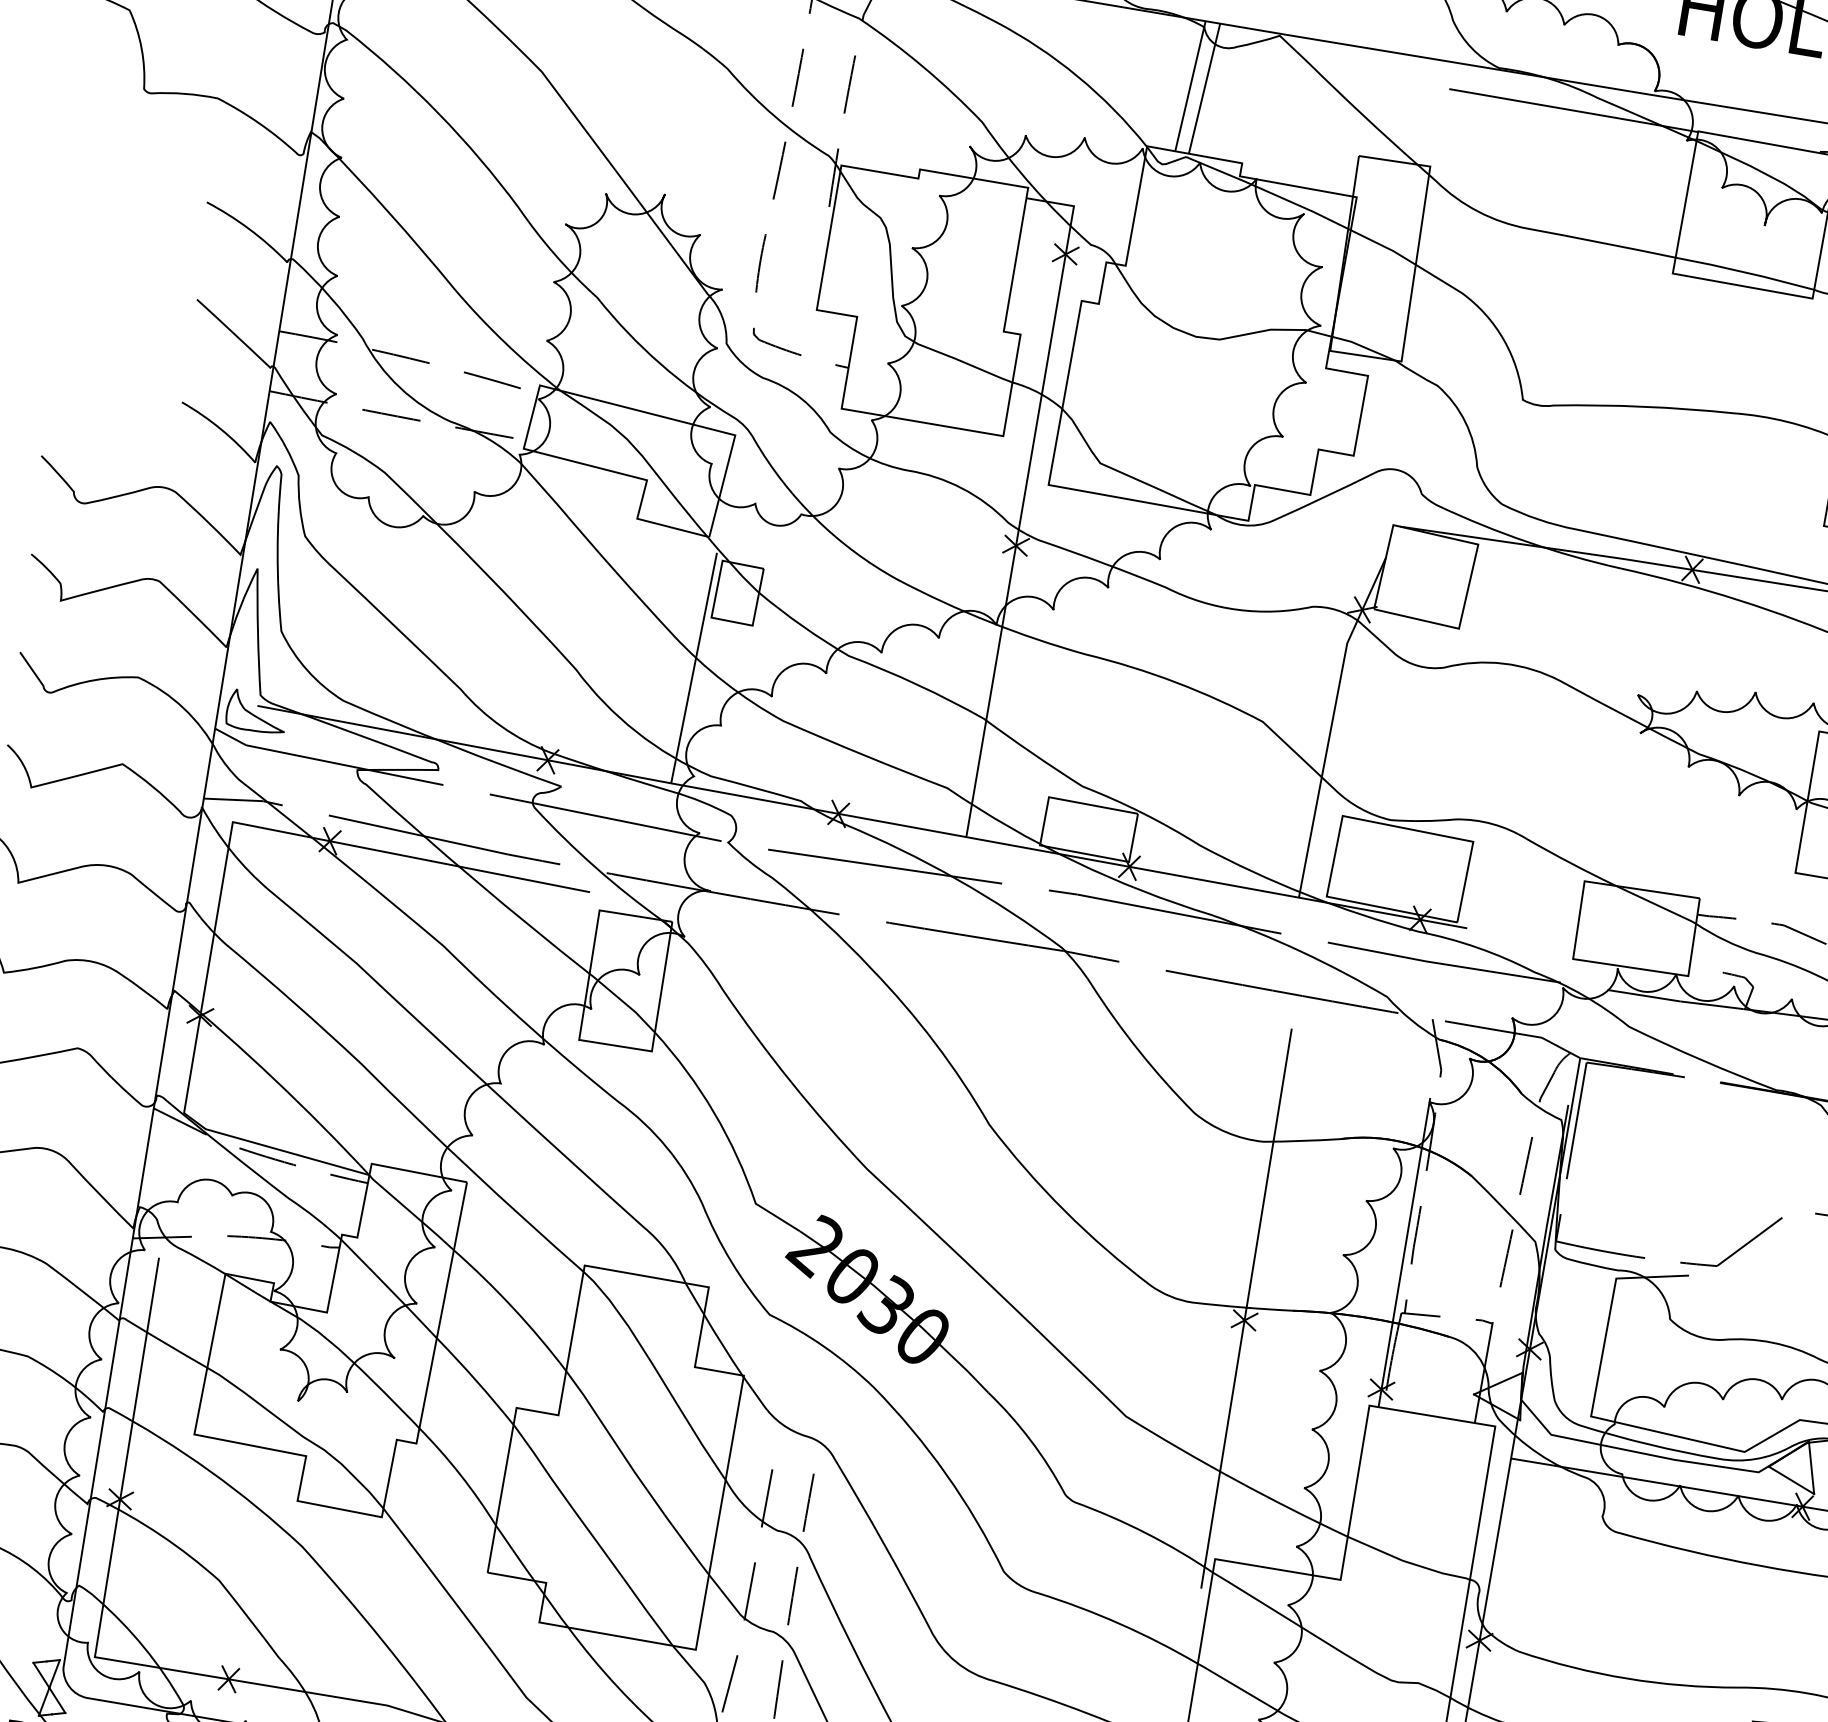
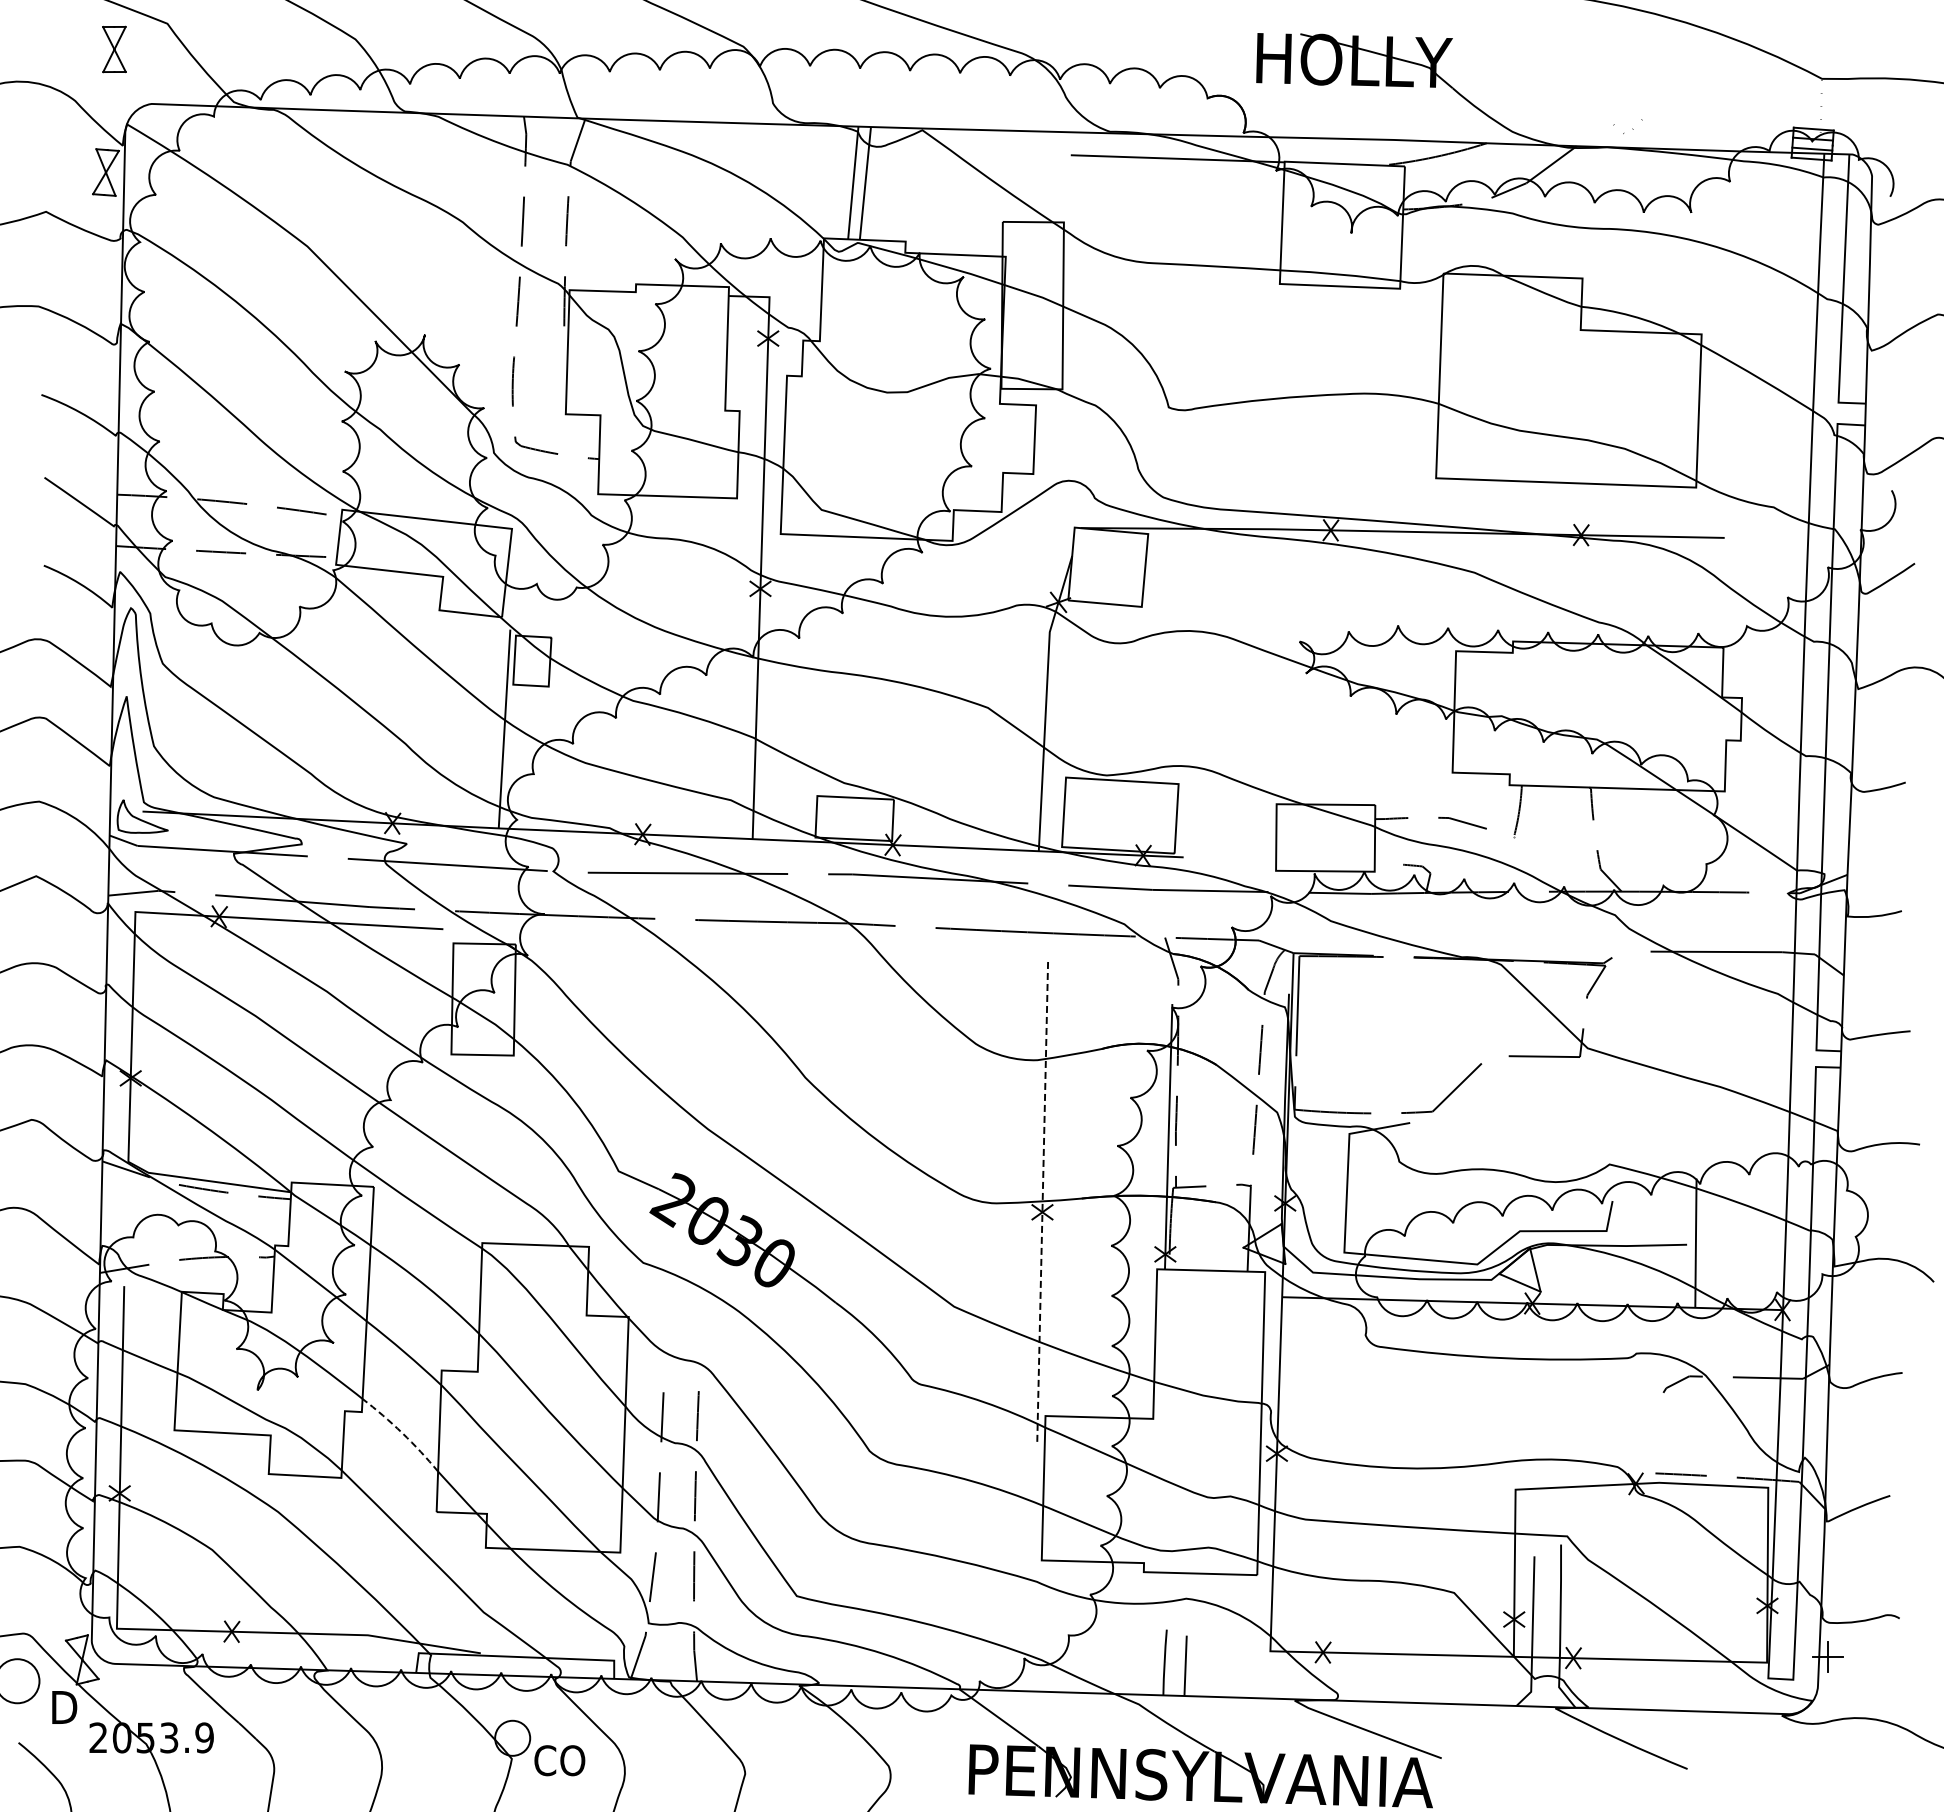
line: (1246, 1308) -> (1042, 1202), solid -> dashed
line: (460, 1475) -> (402, 1433), solid -> dashed

